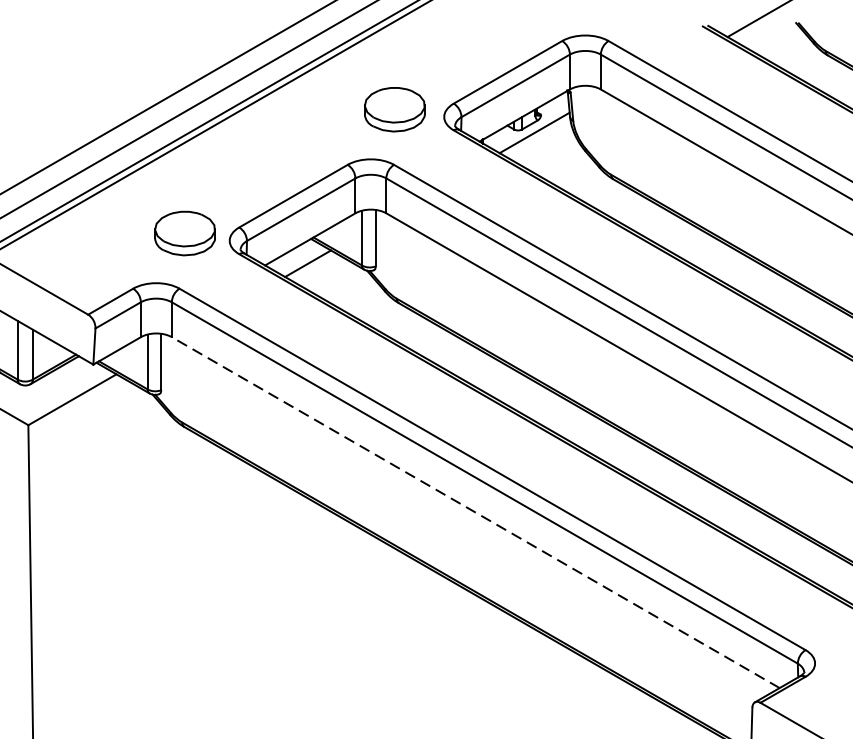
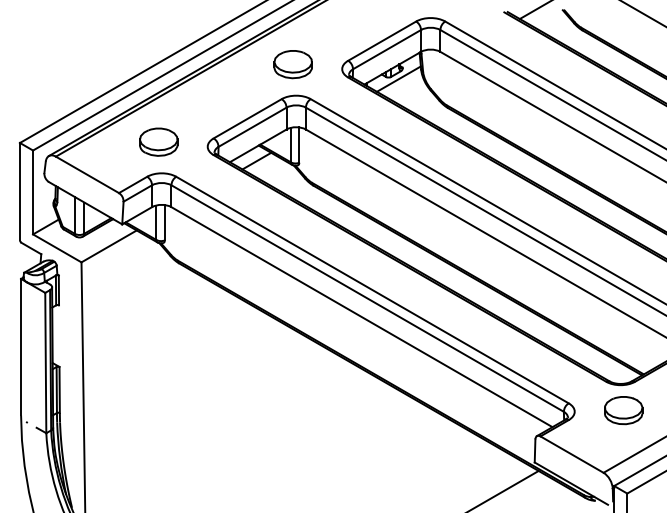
part: (393, 109) -> (292, 64), moved
part: (184, 232) -> (158, 141), moved
line: (474, 511) -> (361, 316), dashed -> solid

